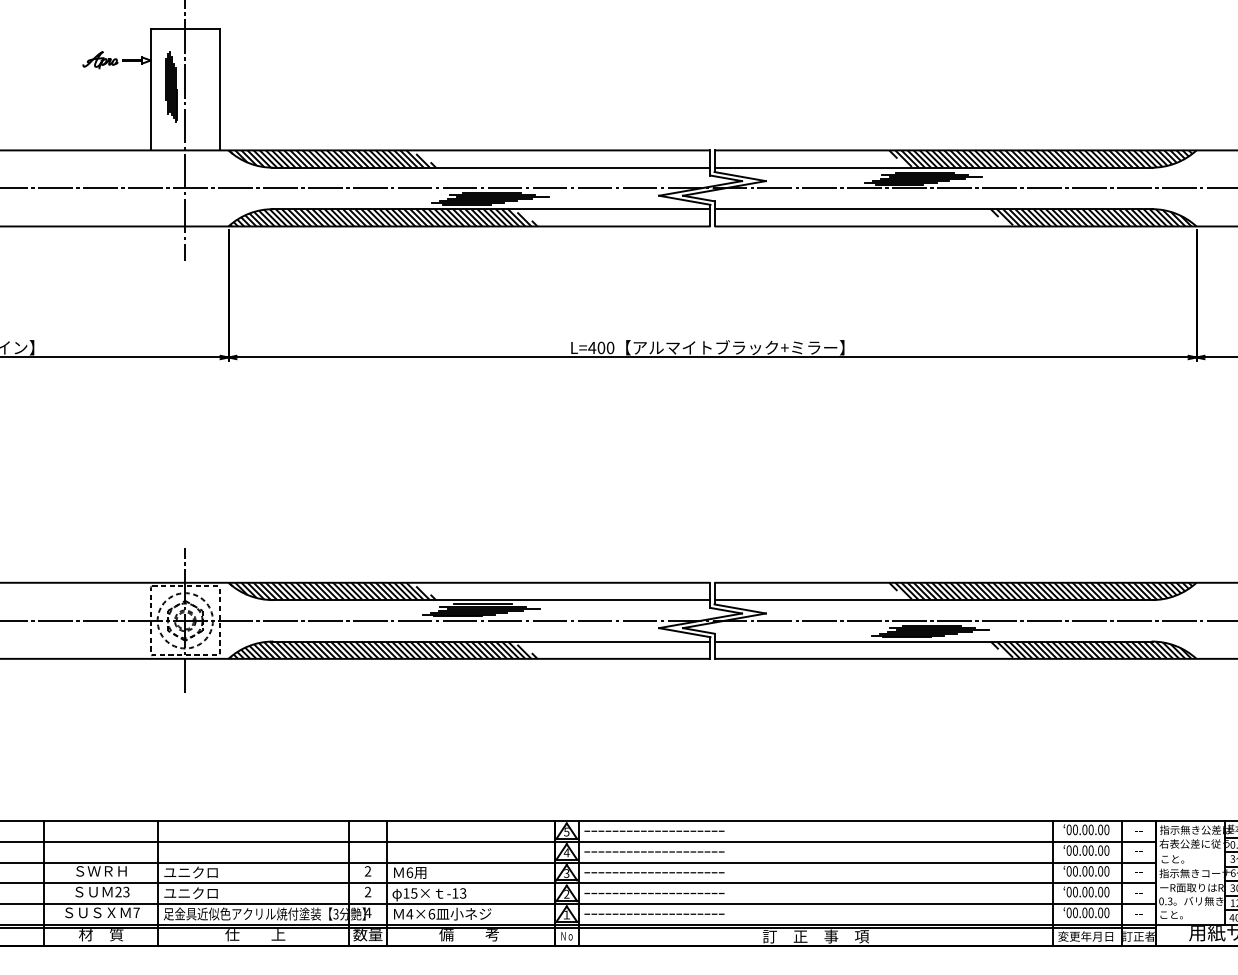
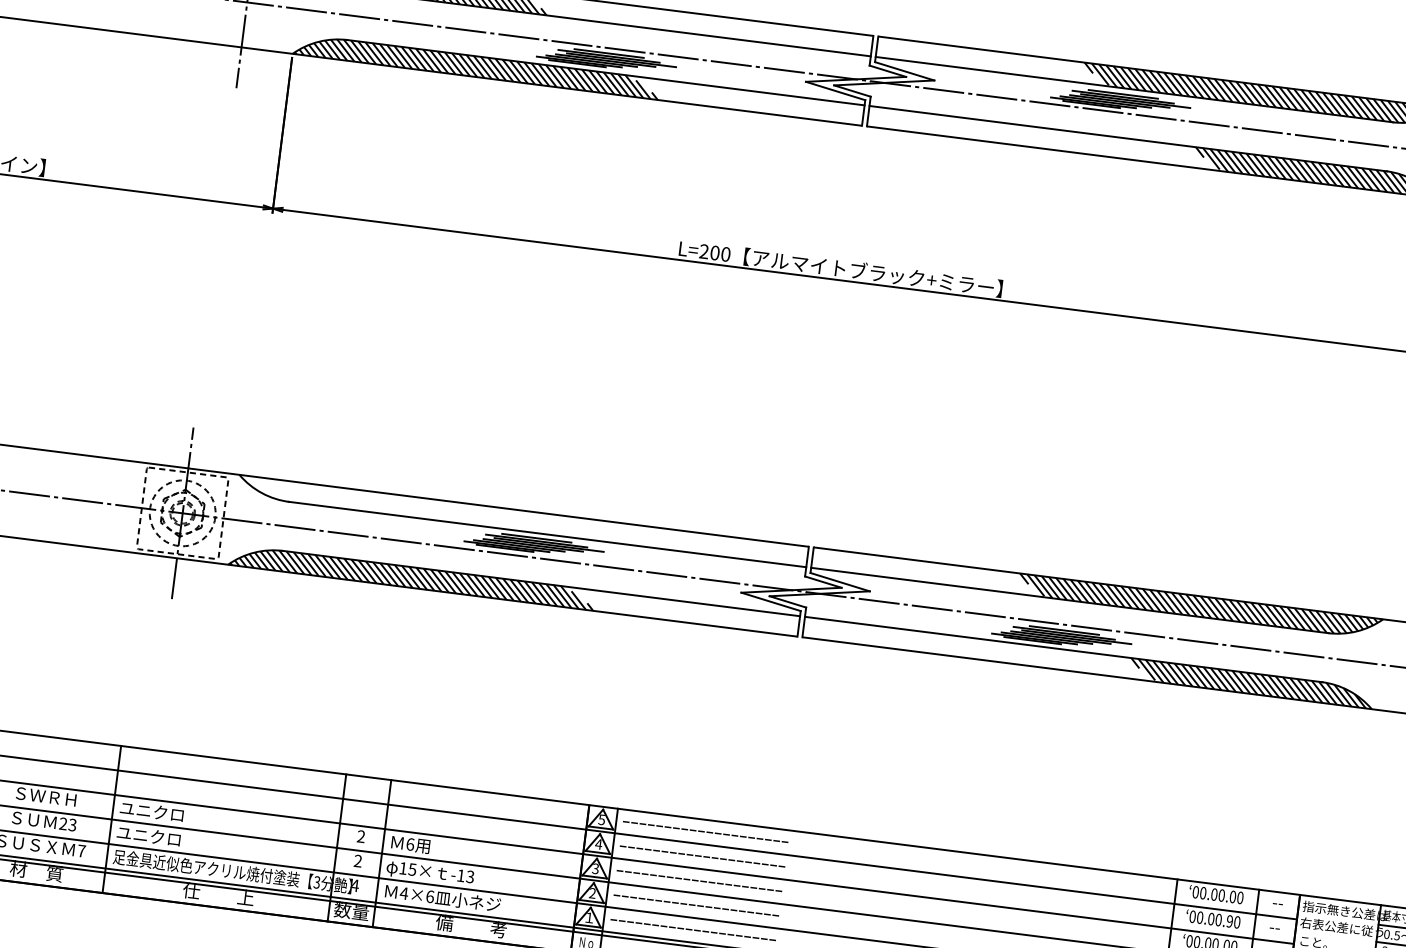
text: (592, 347) -> (704, 251), L=400 -> L=200
hatch: (332, 591) -> (361, 500), removed
text: (1100, 850) -> (1229, 921), 00.00.00 -> 00.00.90

